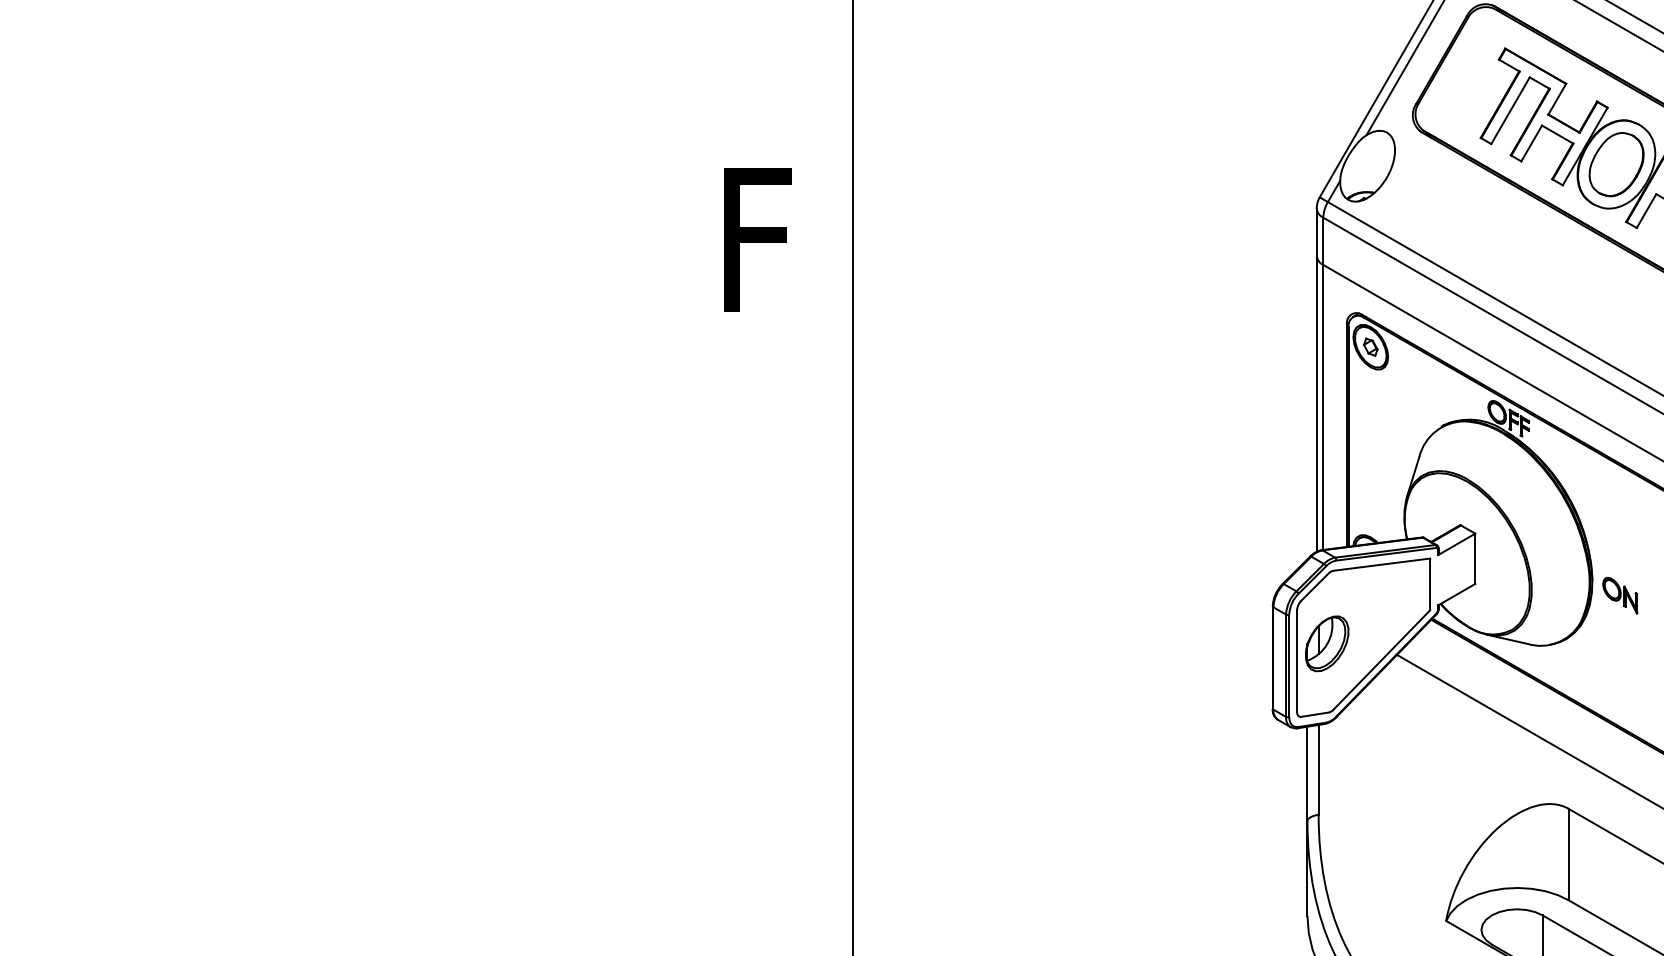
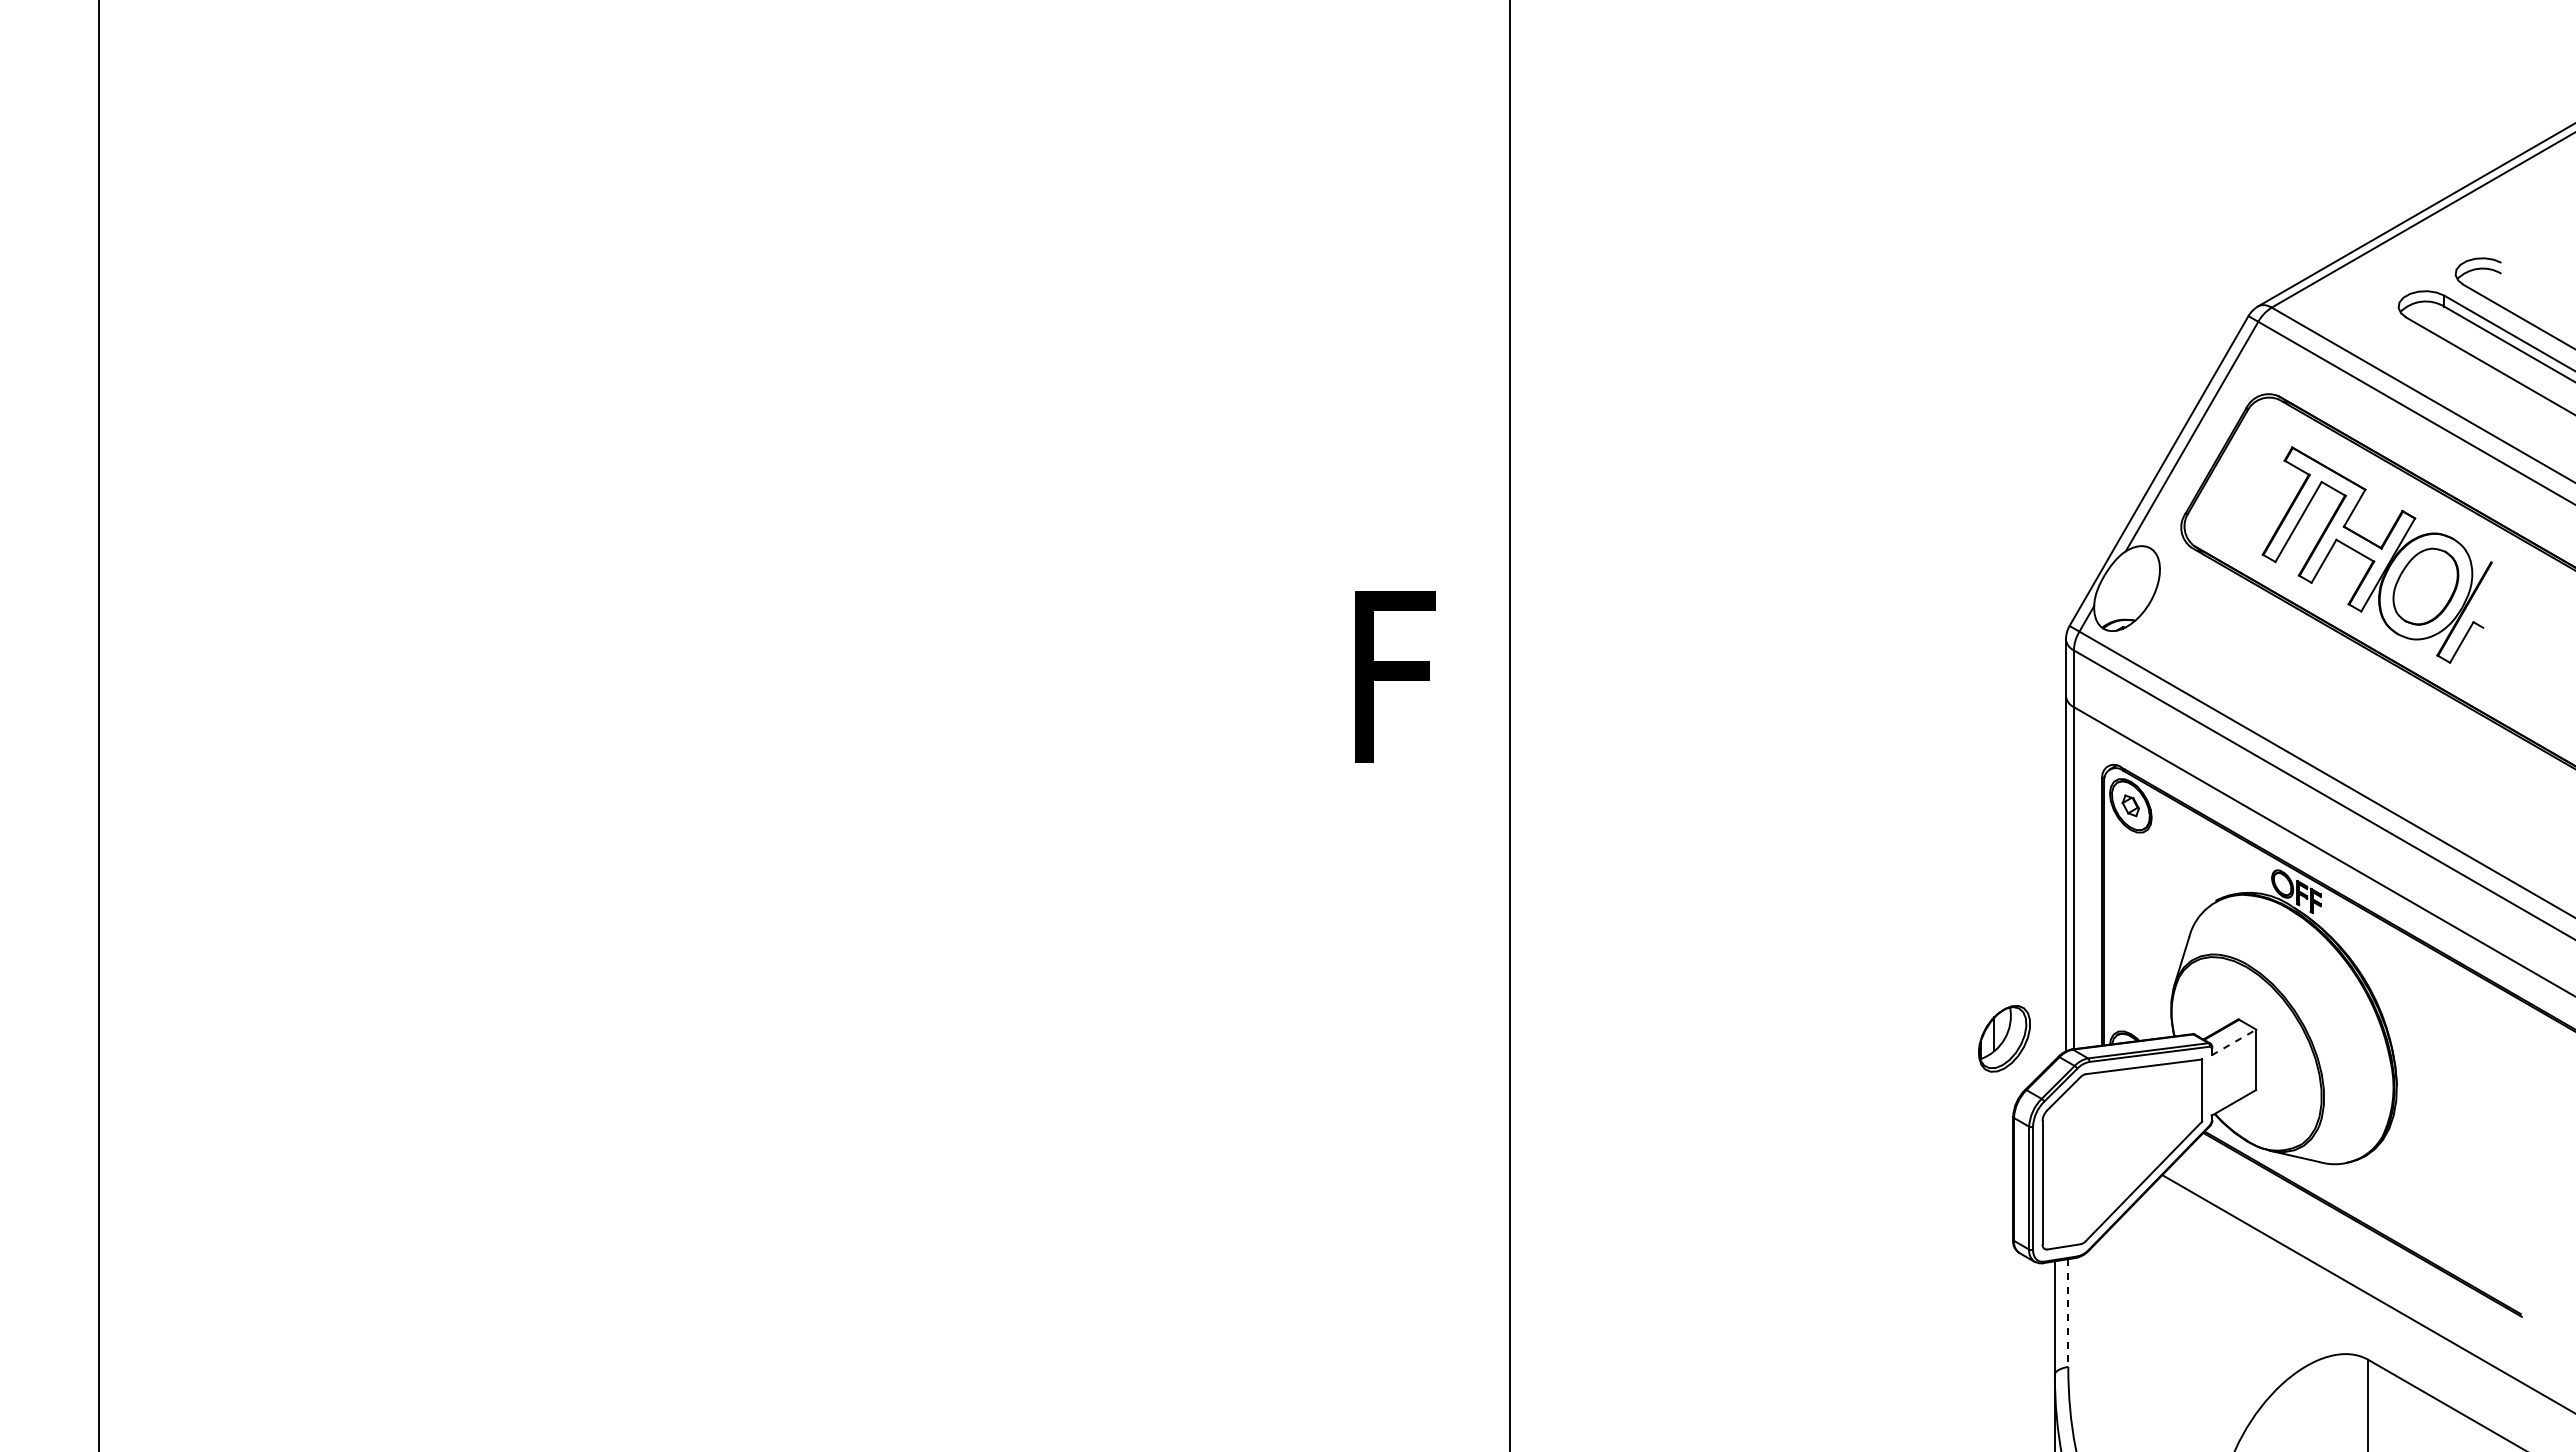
line: (1456, 544) -> (2233, 1042), solid -> dashed
part: (1619, 595) -> (2429, 1103), removed
part: (1327, 643) -> (2004, 1038), moved
line: (1318, 770) -> (2068, 1313), solid -> dashed

